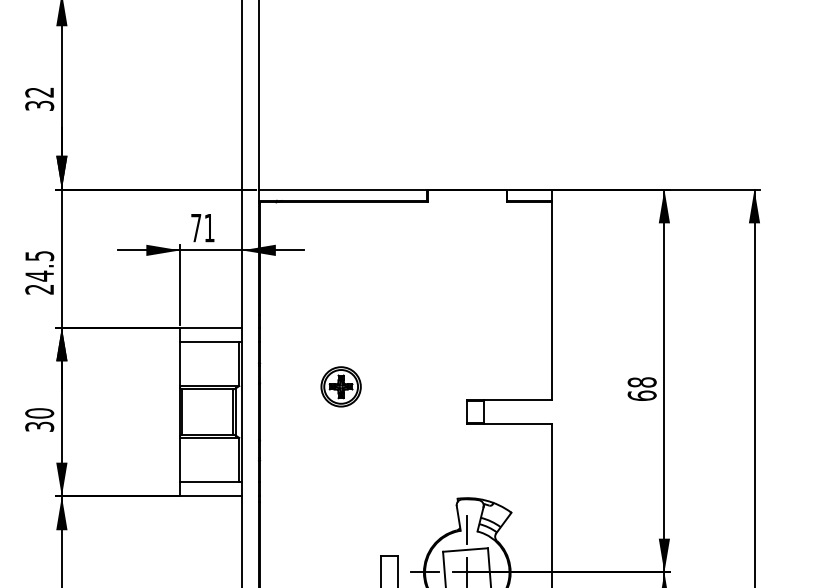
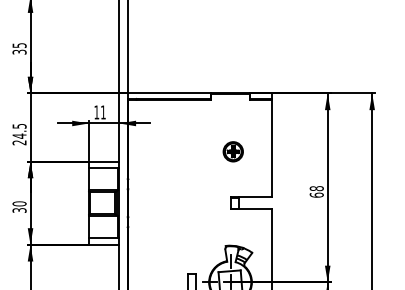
text: (39, 92) -> (19, 45), 32 -> 35
text: (195, 228) -> (96, 112), 71 -> 11
part: (339, 386) -> (232, 151), moved

